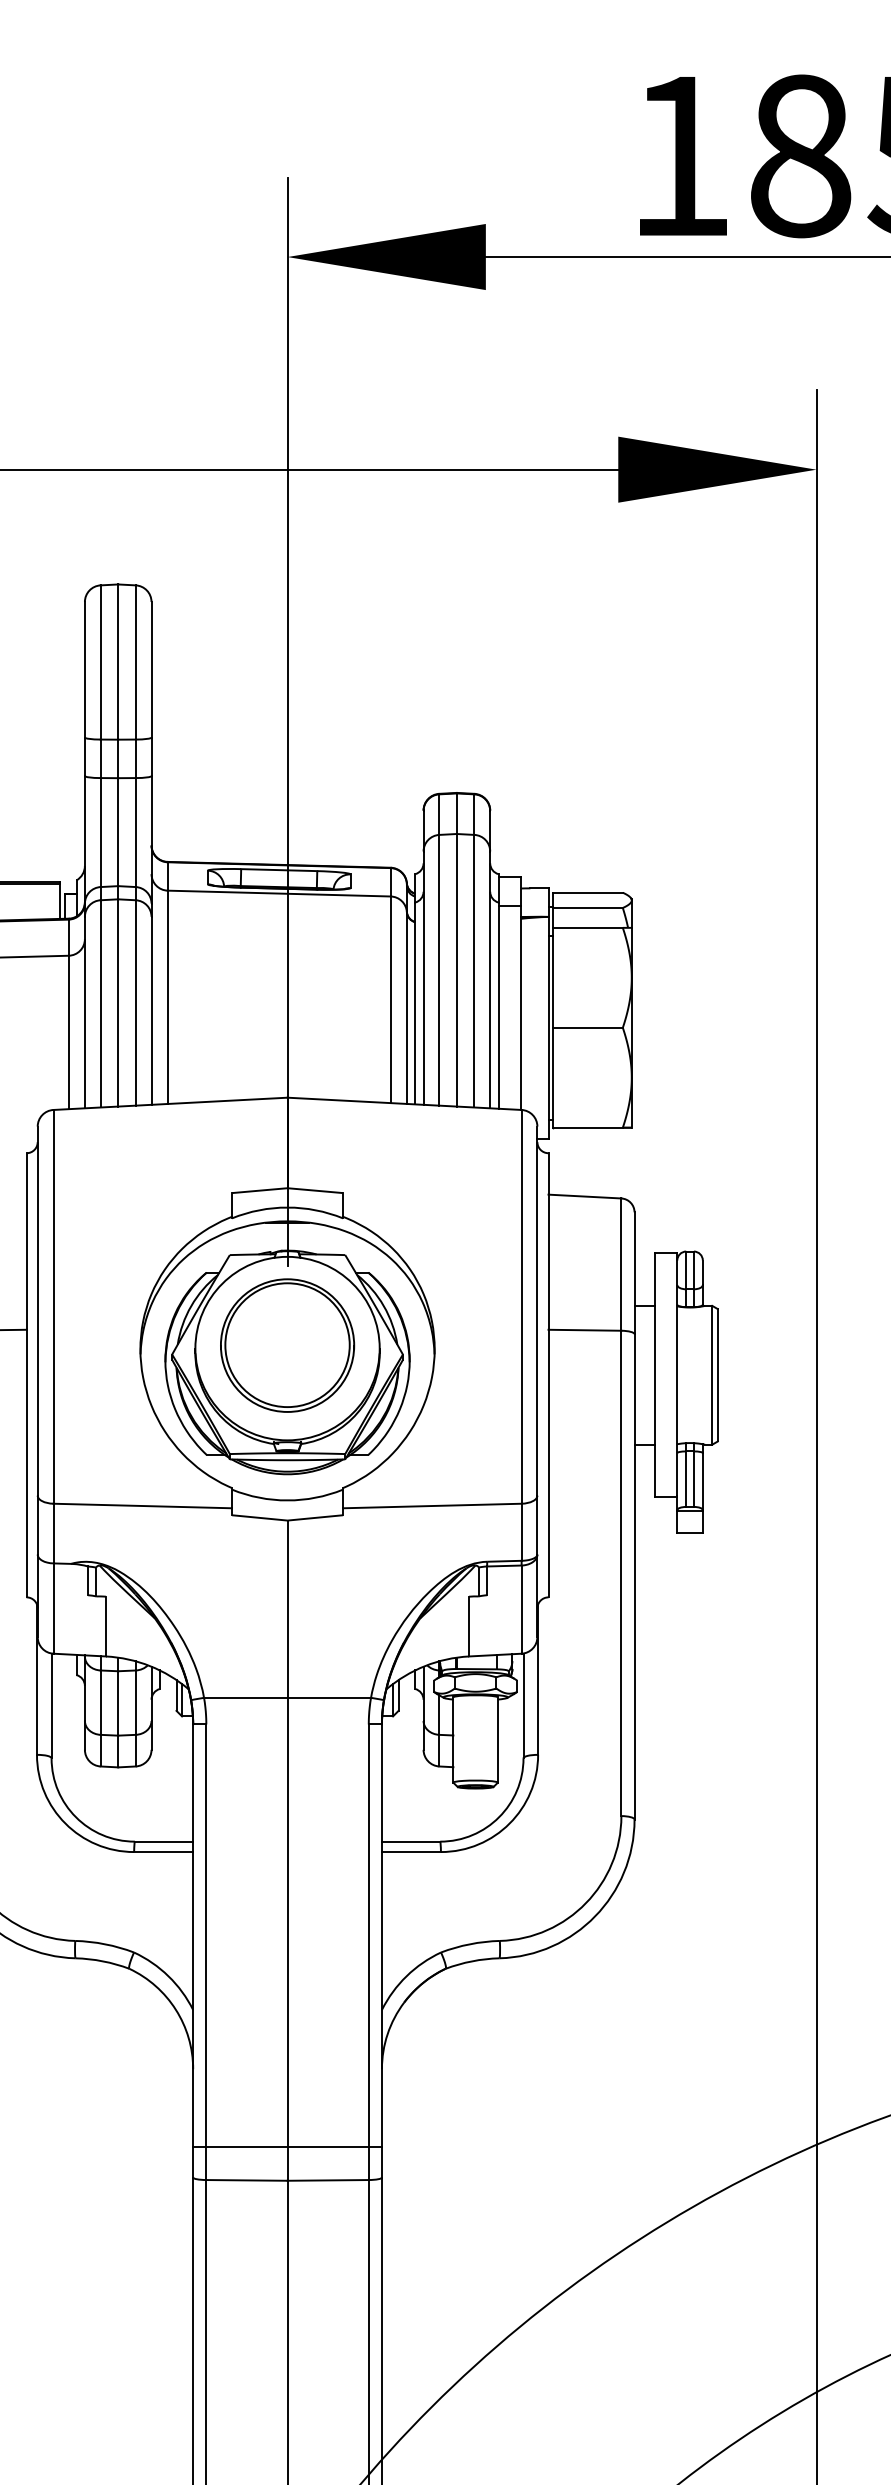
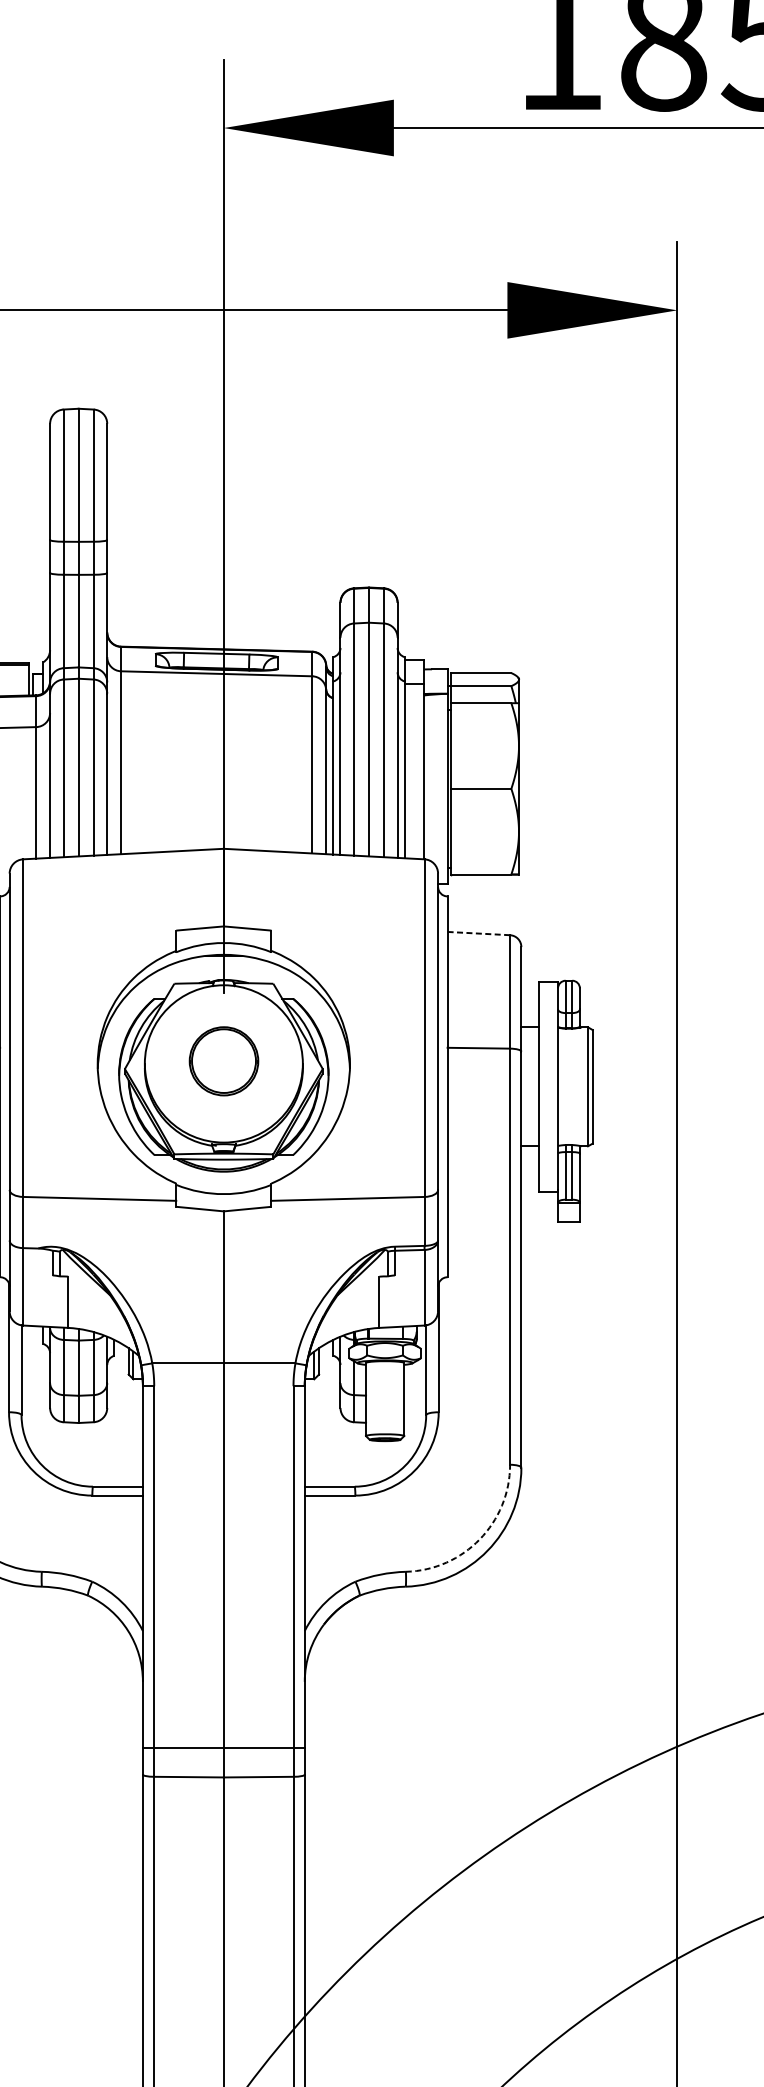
line: (584, 1196) -> (478, 933), solid -> dashed
part: (287, 1345) -> (223, 1061), size x0.6
arc: (586, 1903) -> (480, 1539), solid -> dashed

